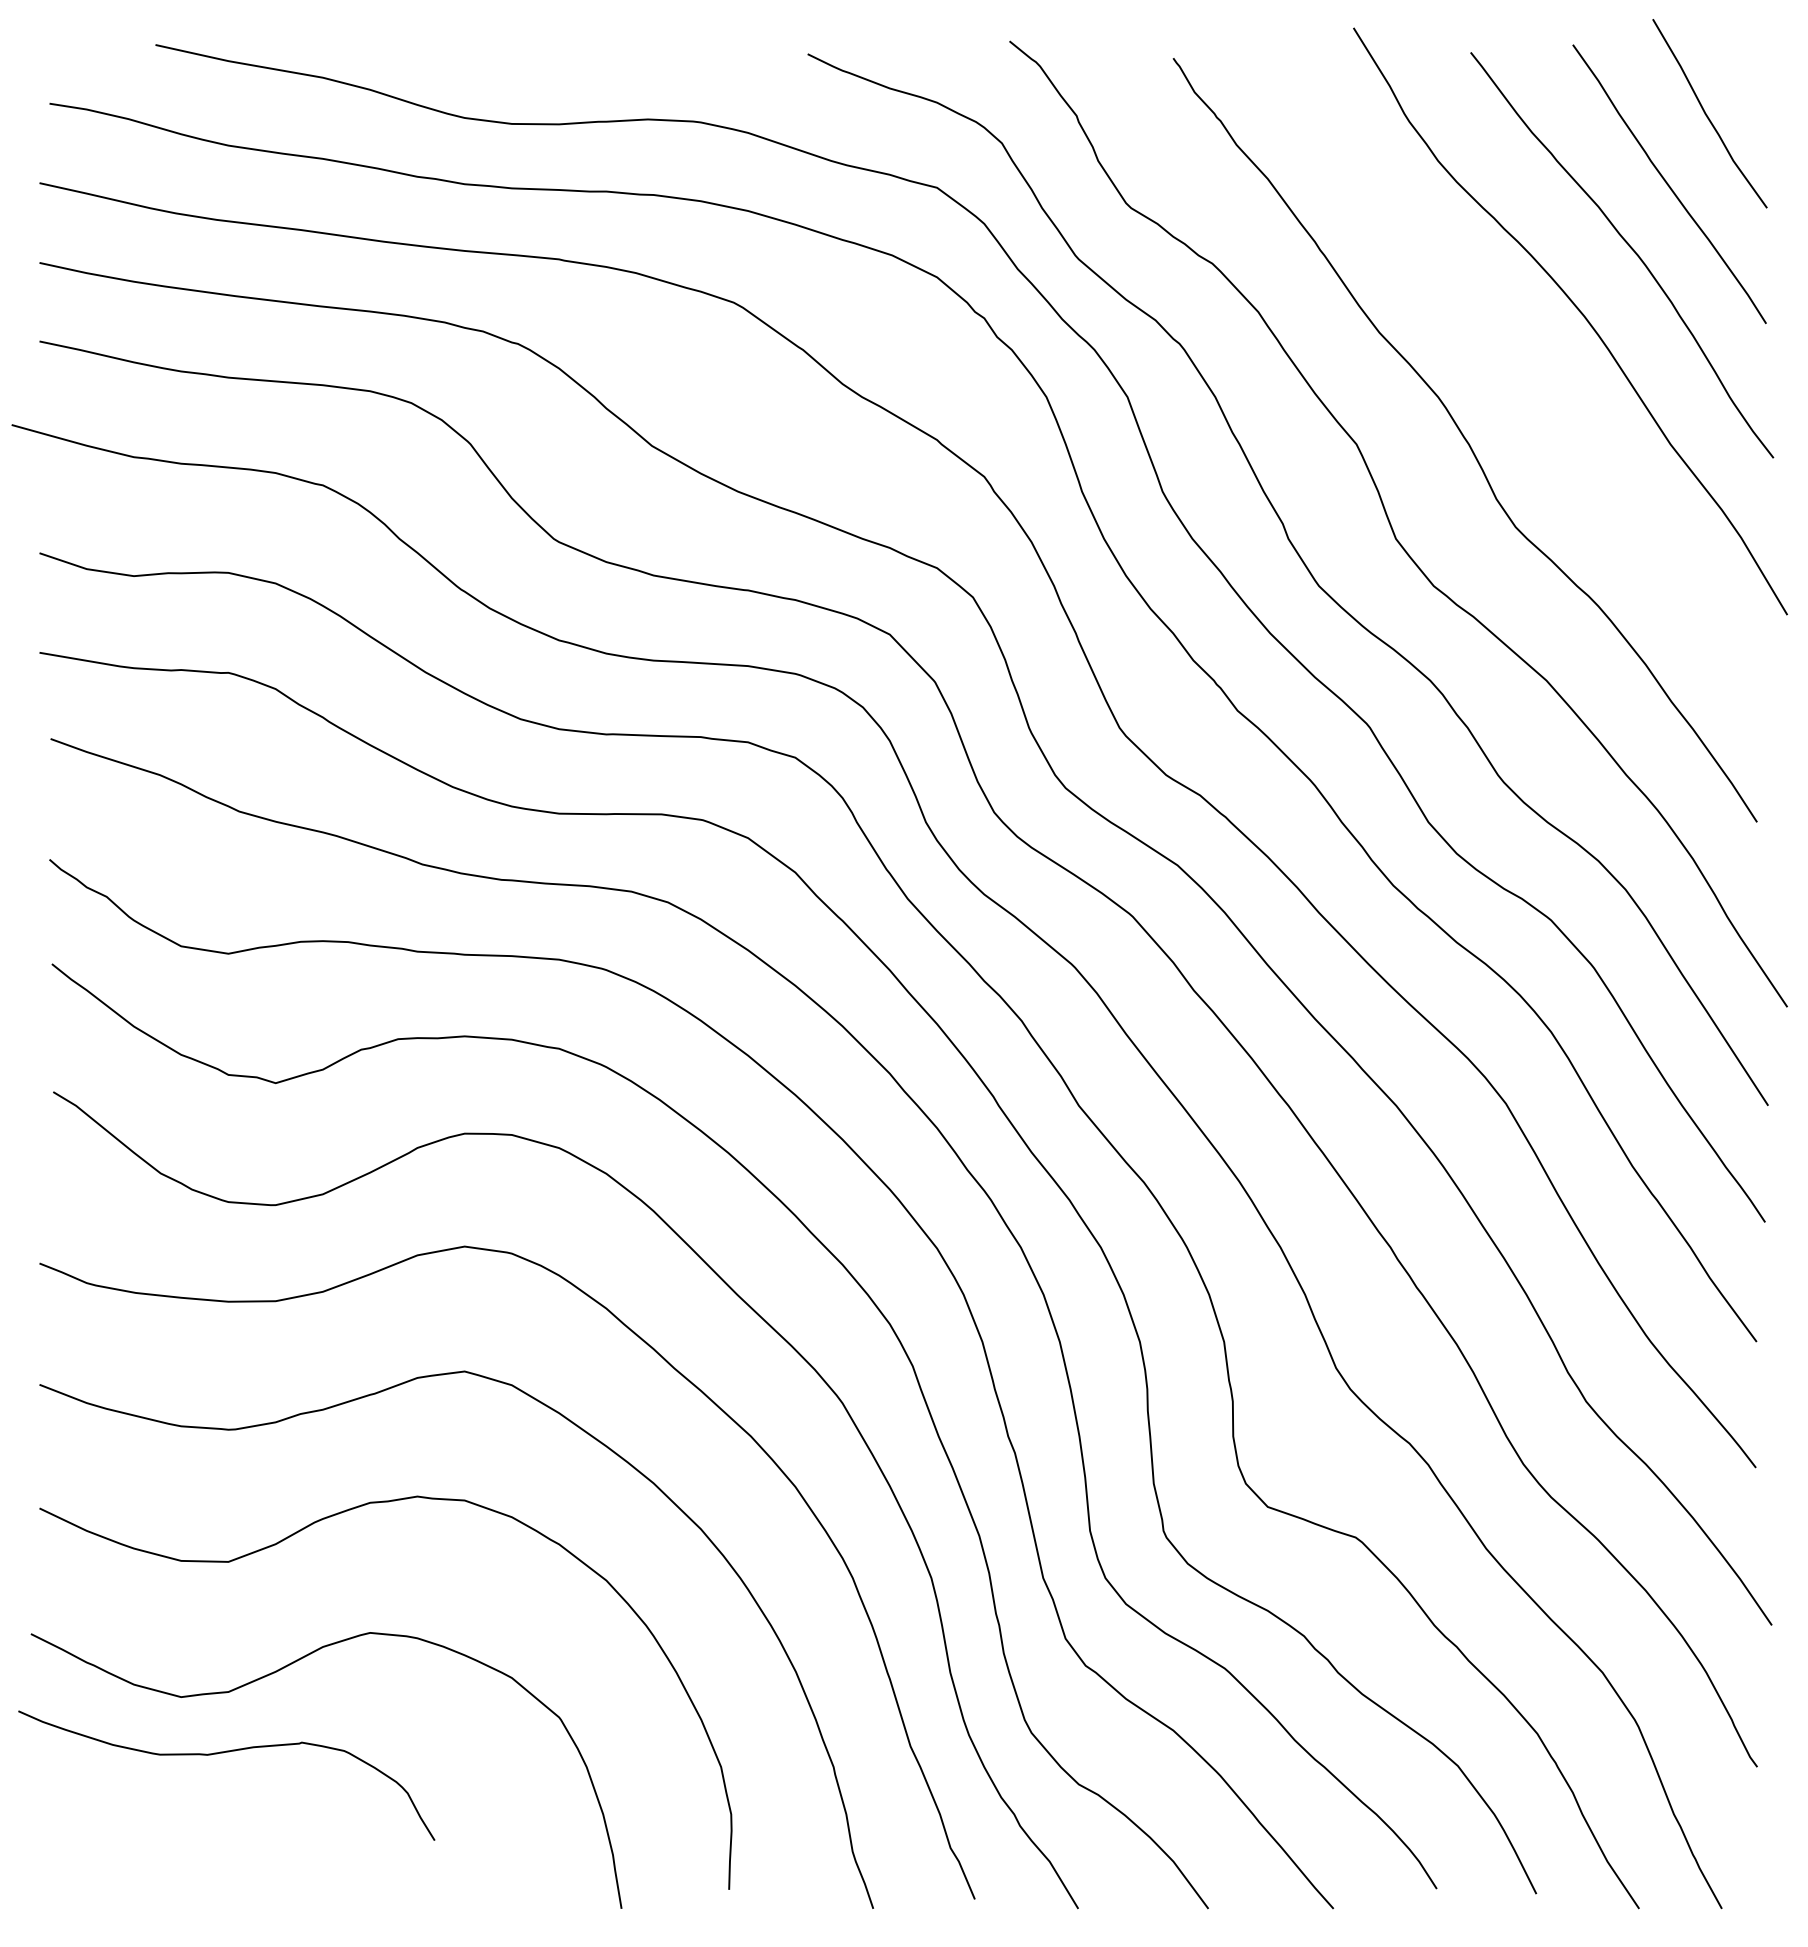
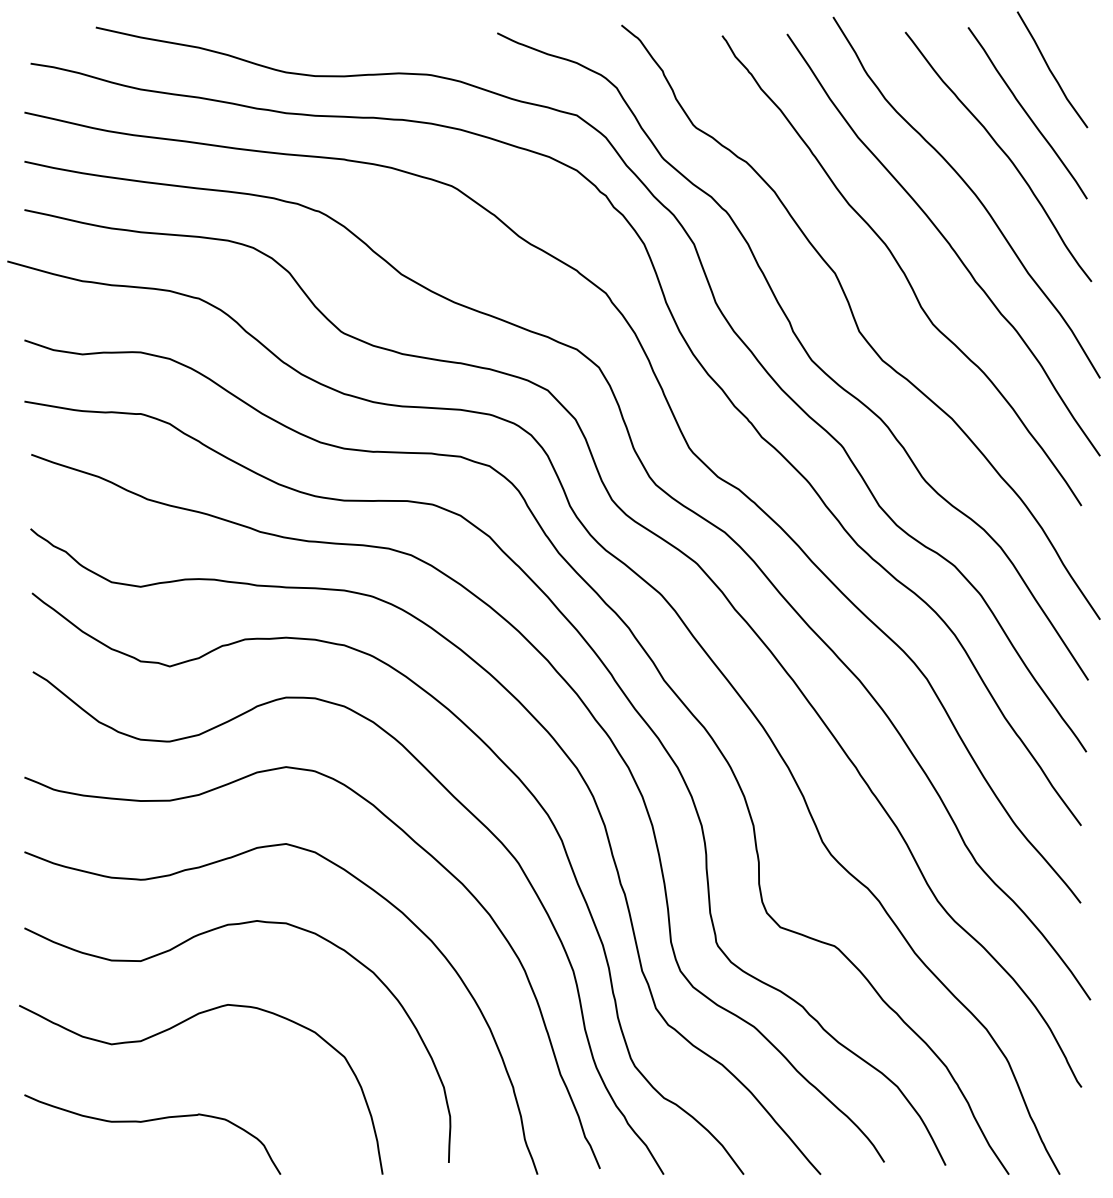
curve: (1537, 394) -> (946, 242), added
curve: (223, 1754) -> (150, 1121), moved

